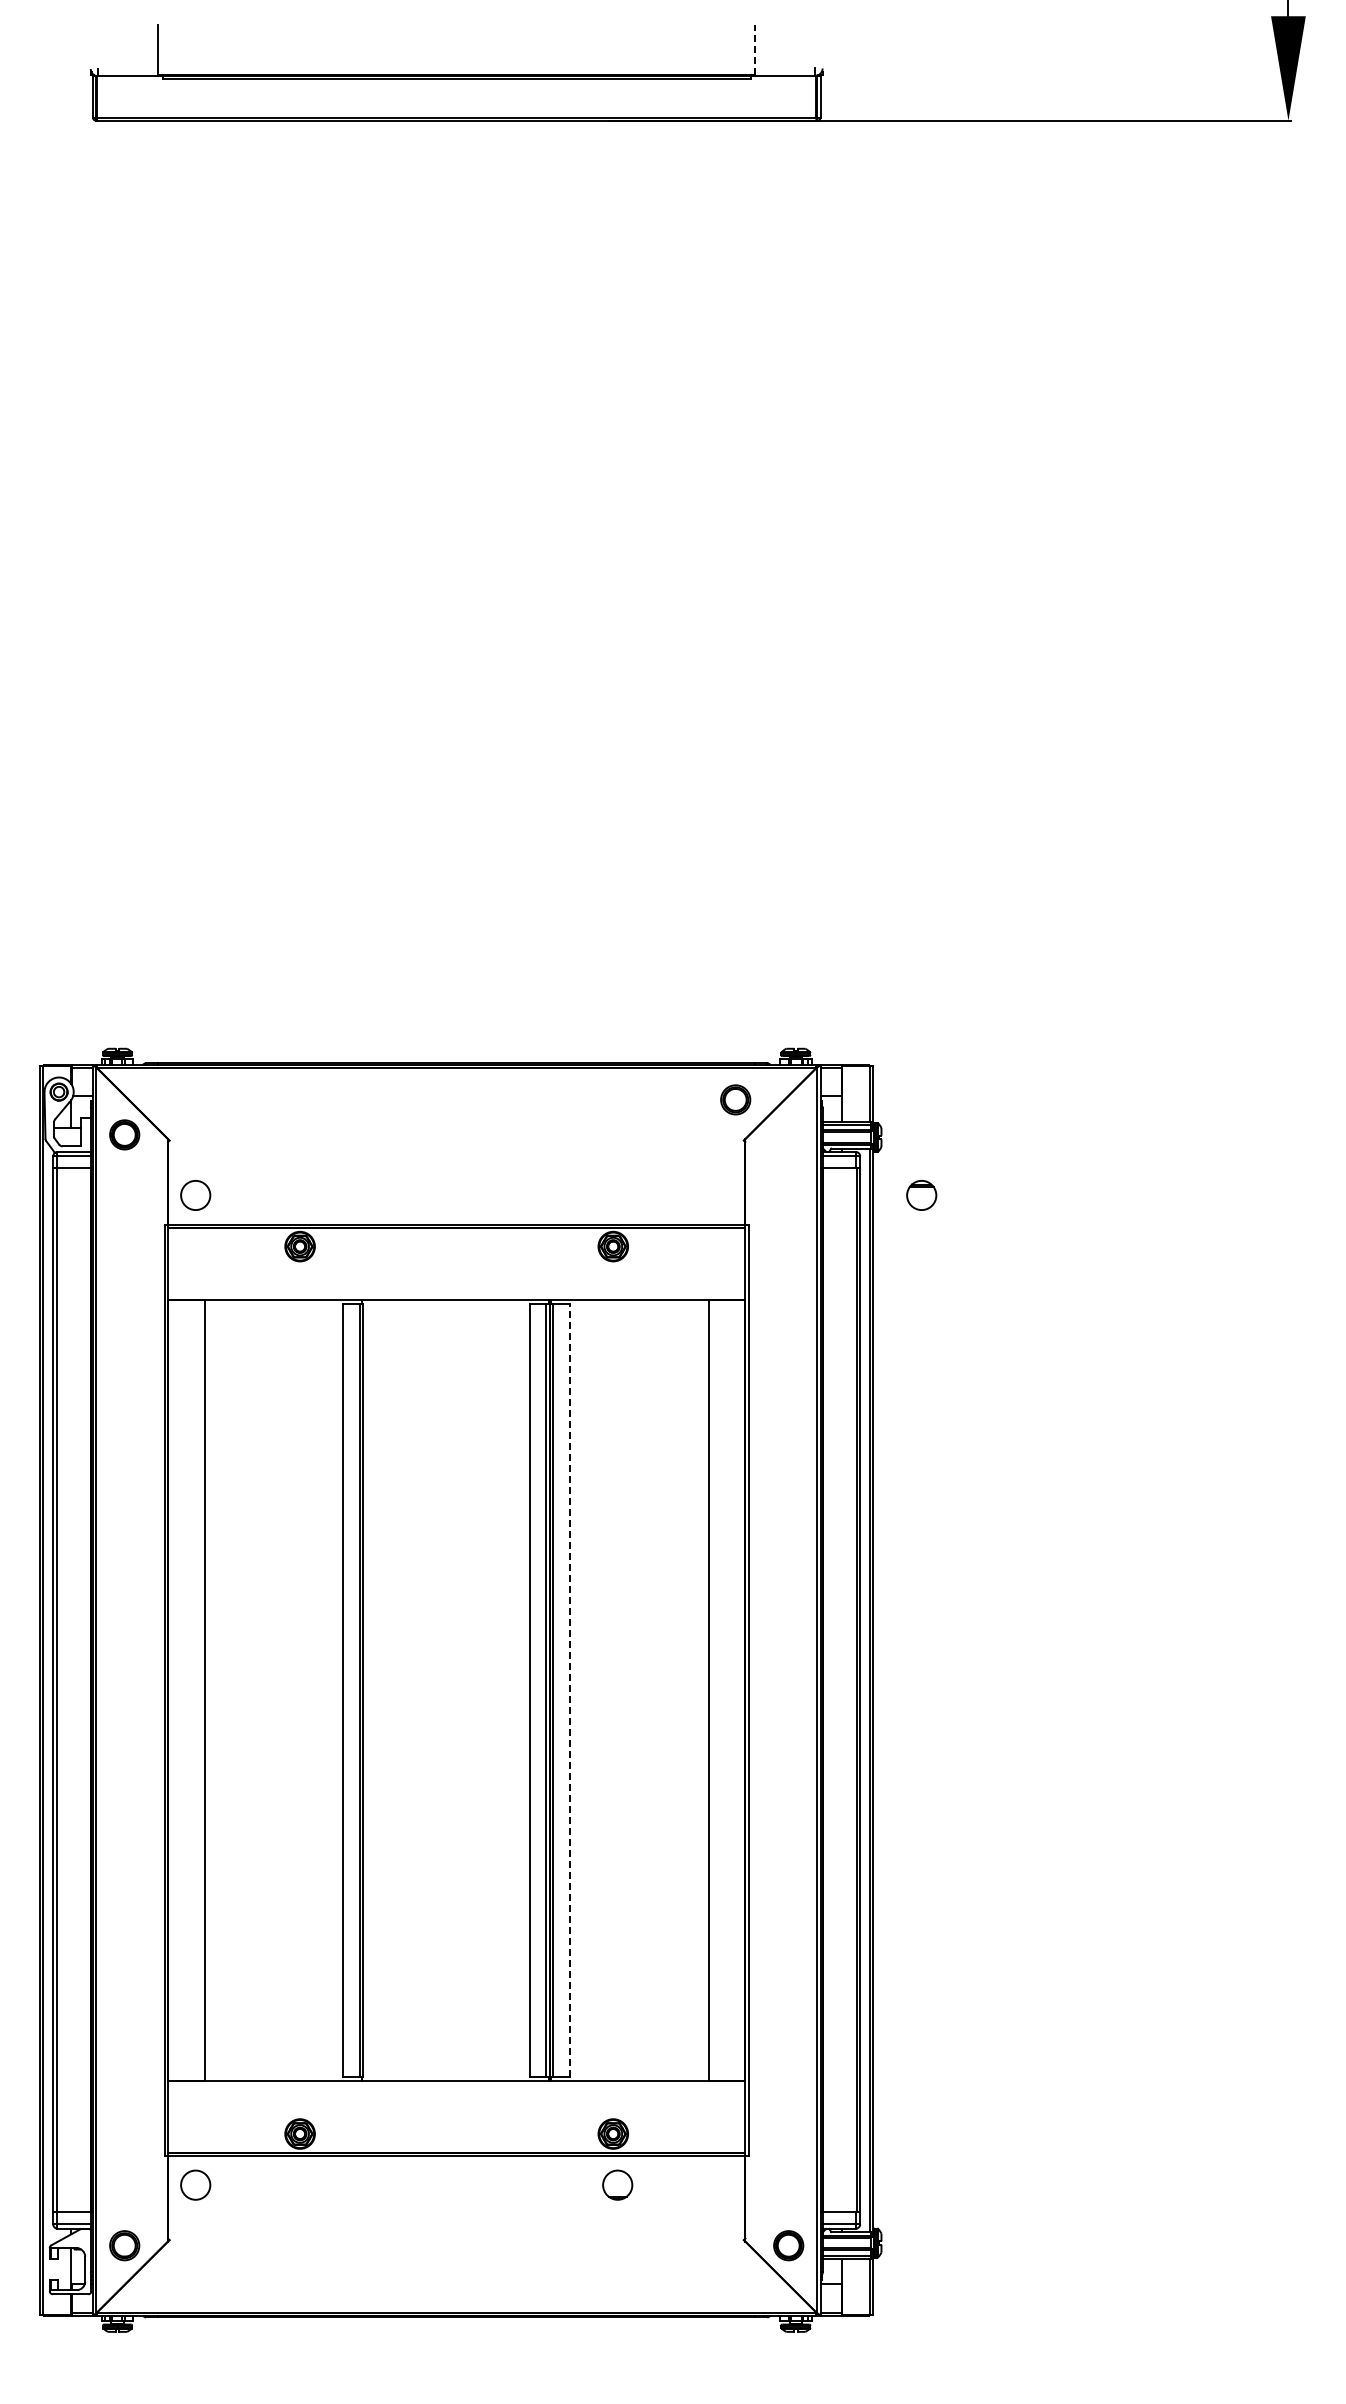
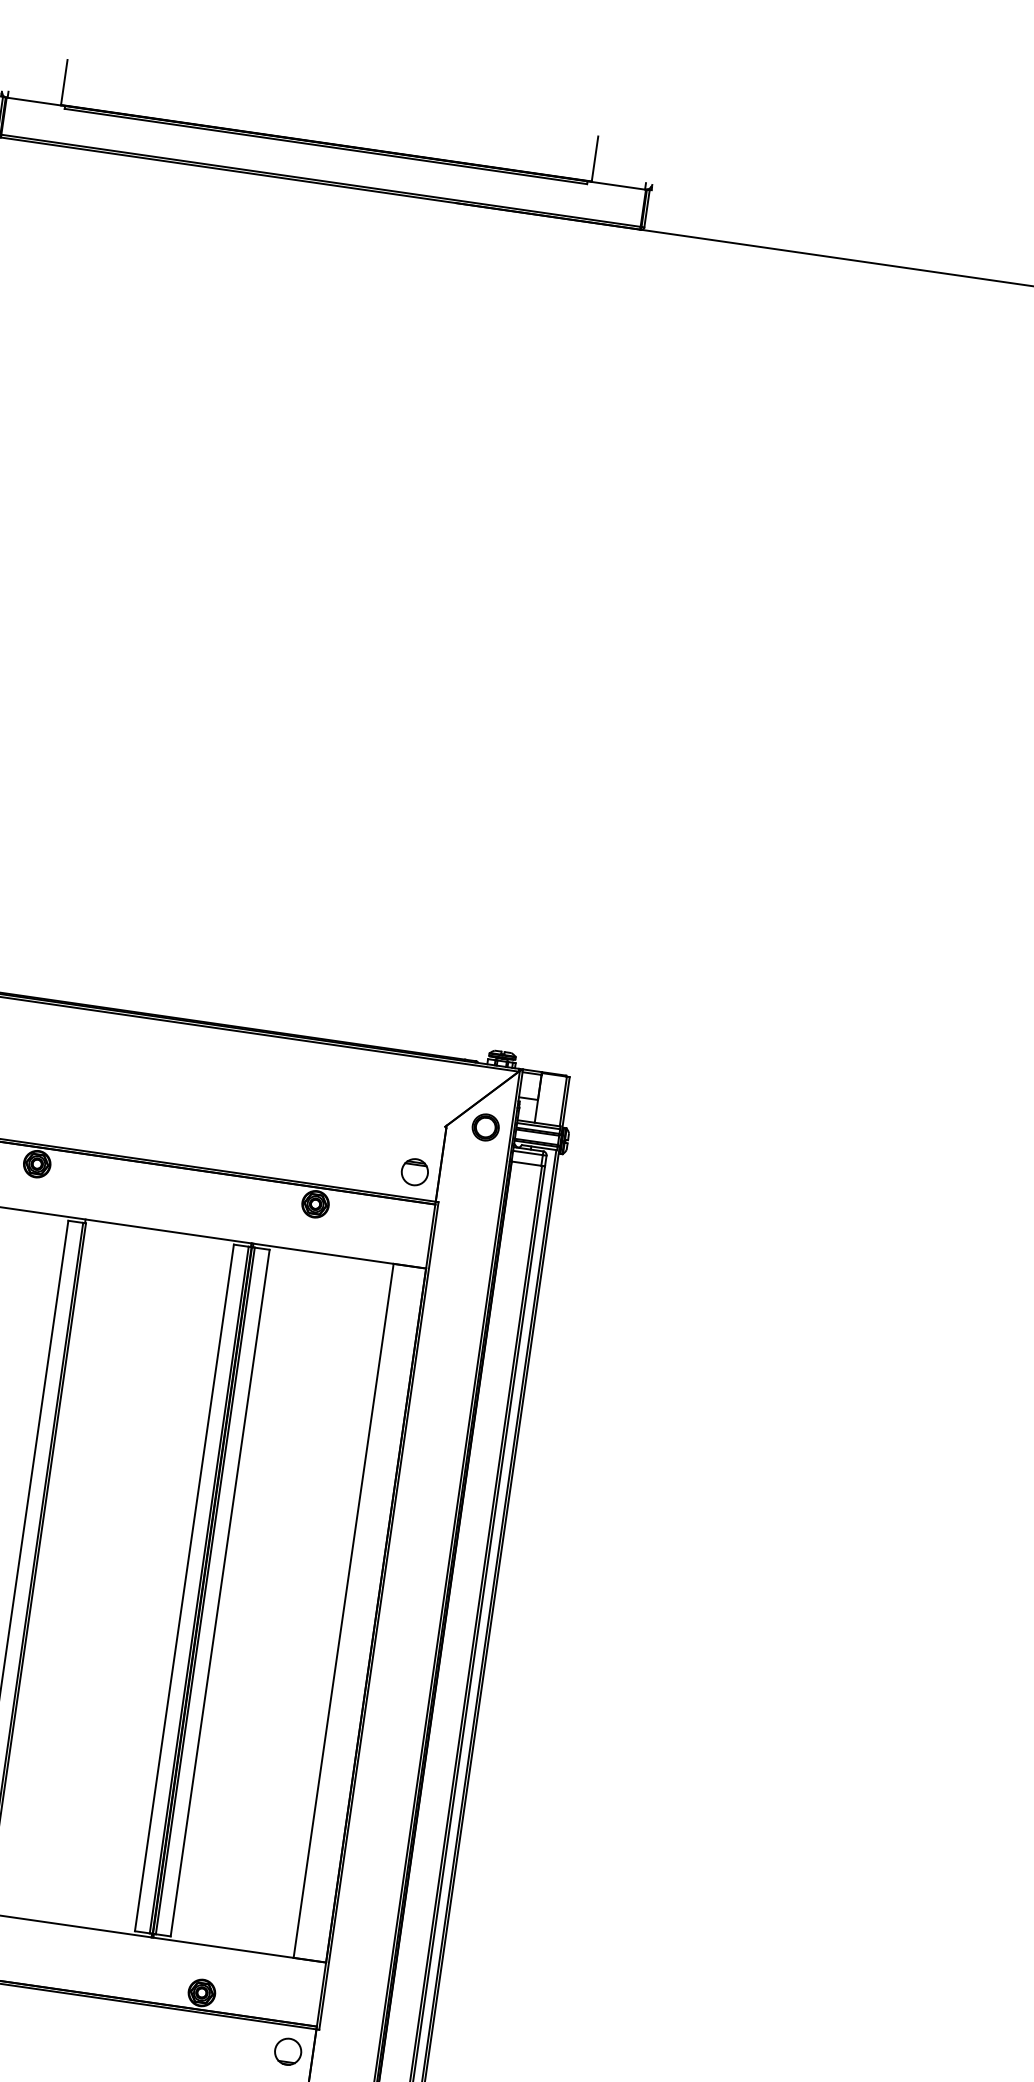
line: (755, 49) -> (595, 158), dashed -> solid
part: (735, 1099) -> (485, 1127), moved
part: (921, 1195) -> (414, 1172), moved
line: (569, 1689) -> (219, 1592), dashed -> solid
part: (617, 2184) -> (288, 2051), moved

